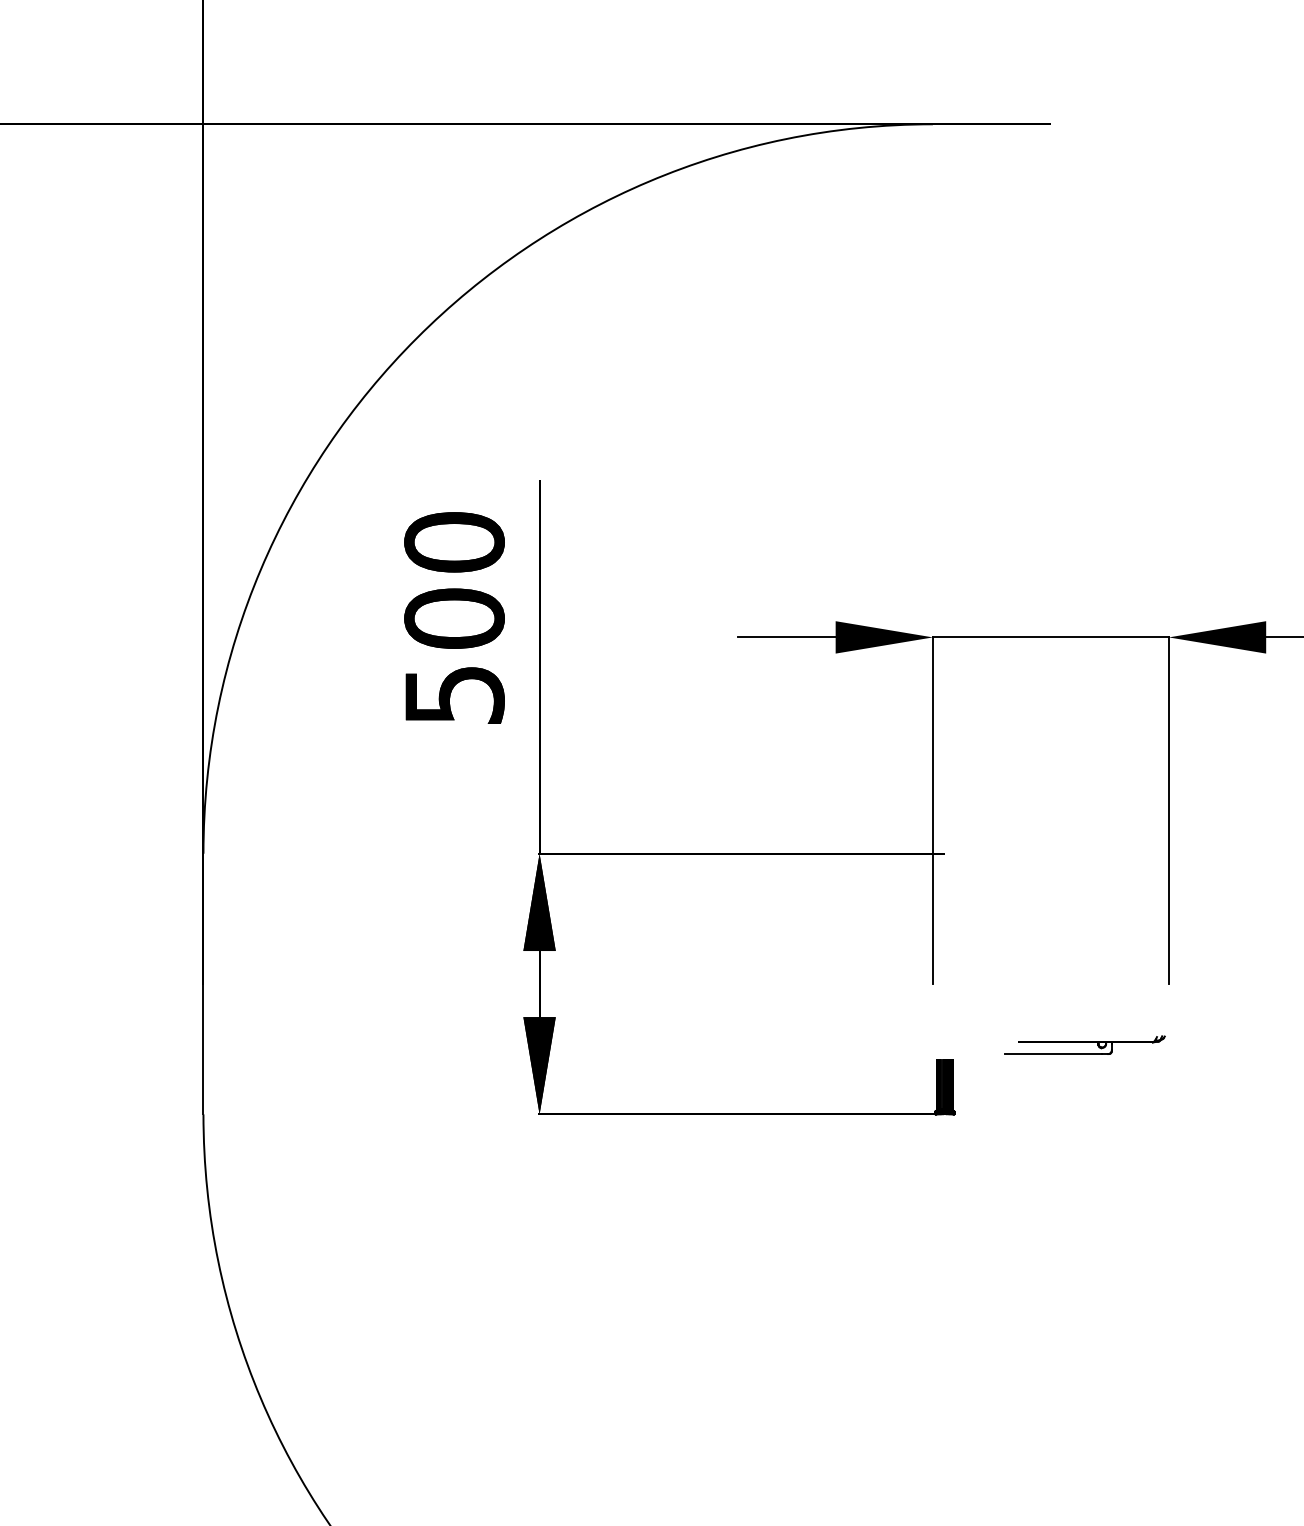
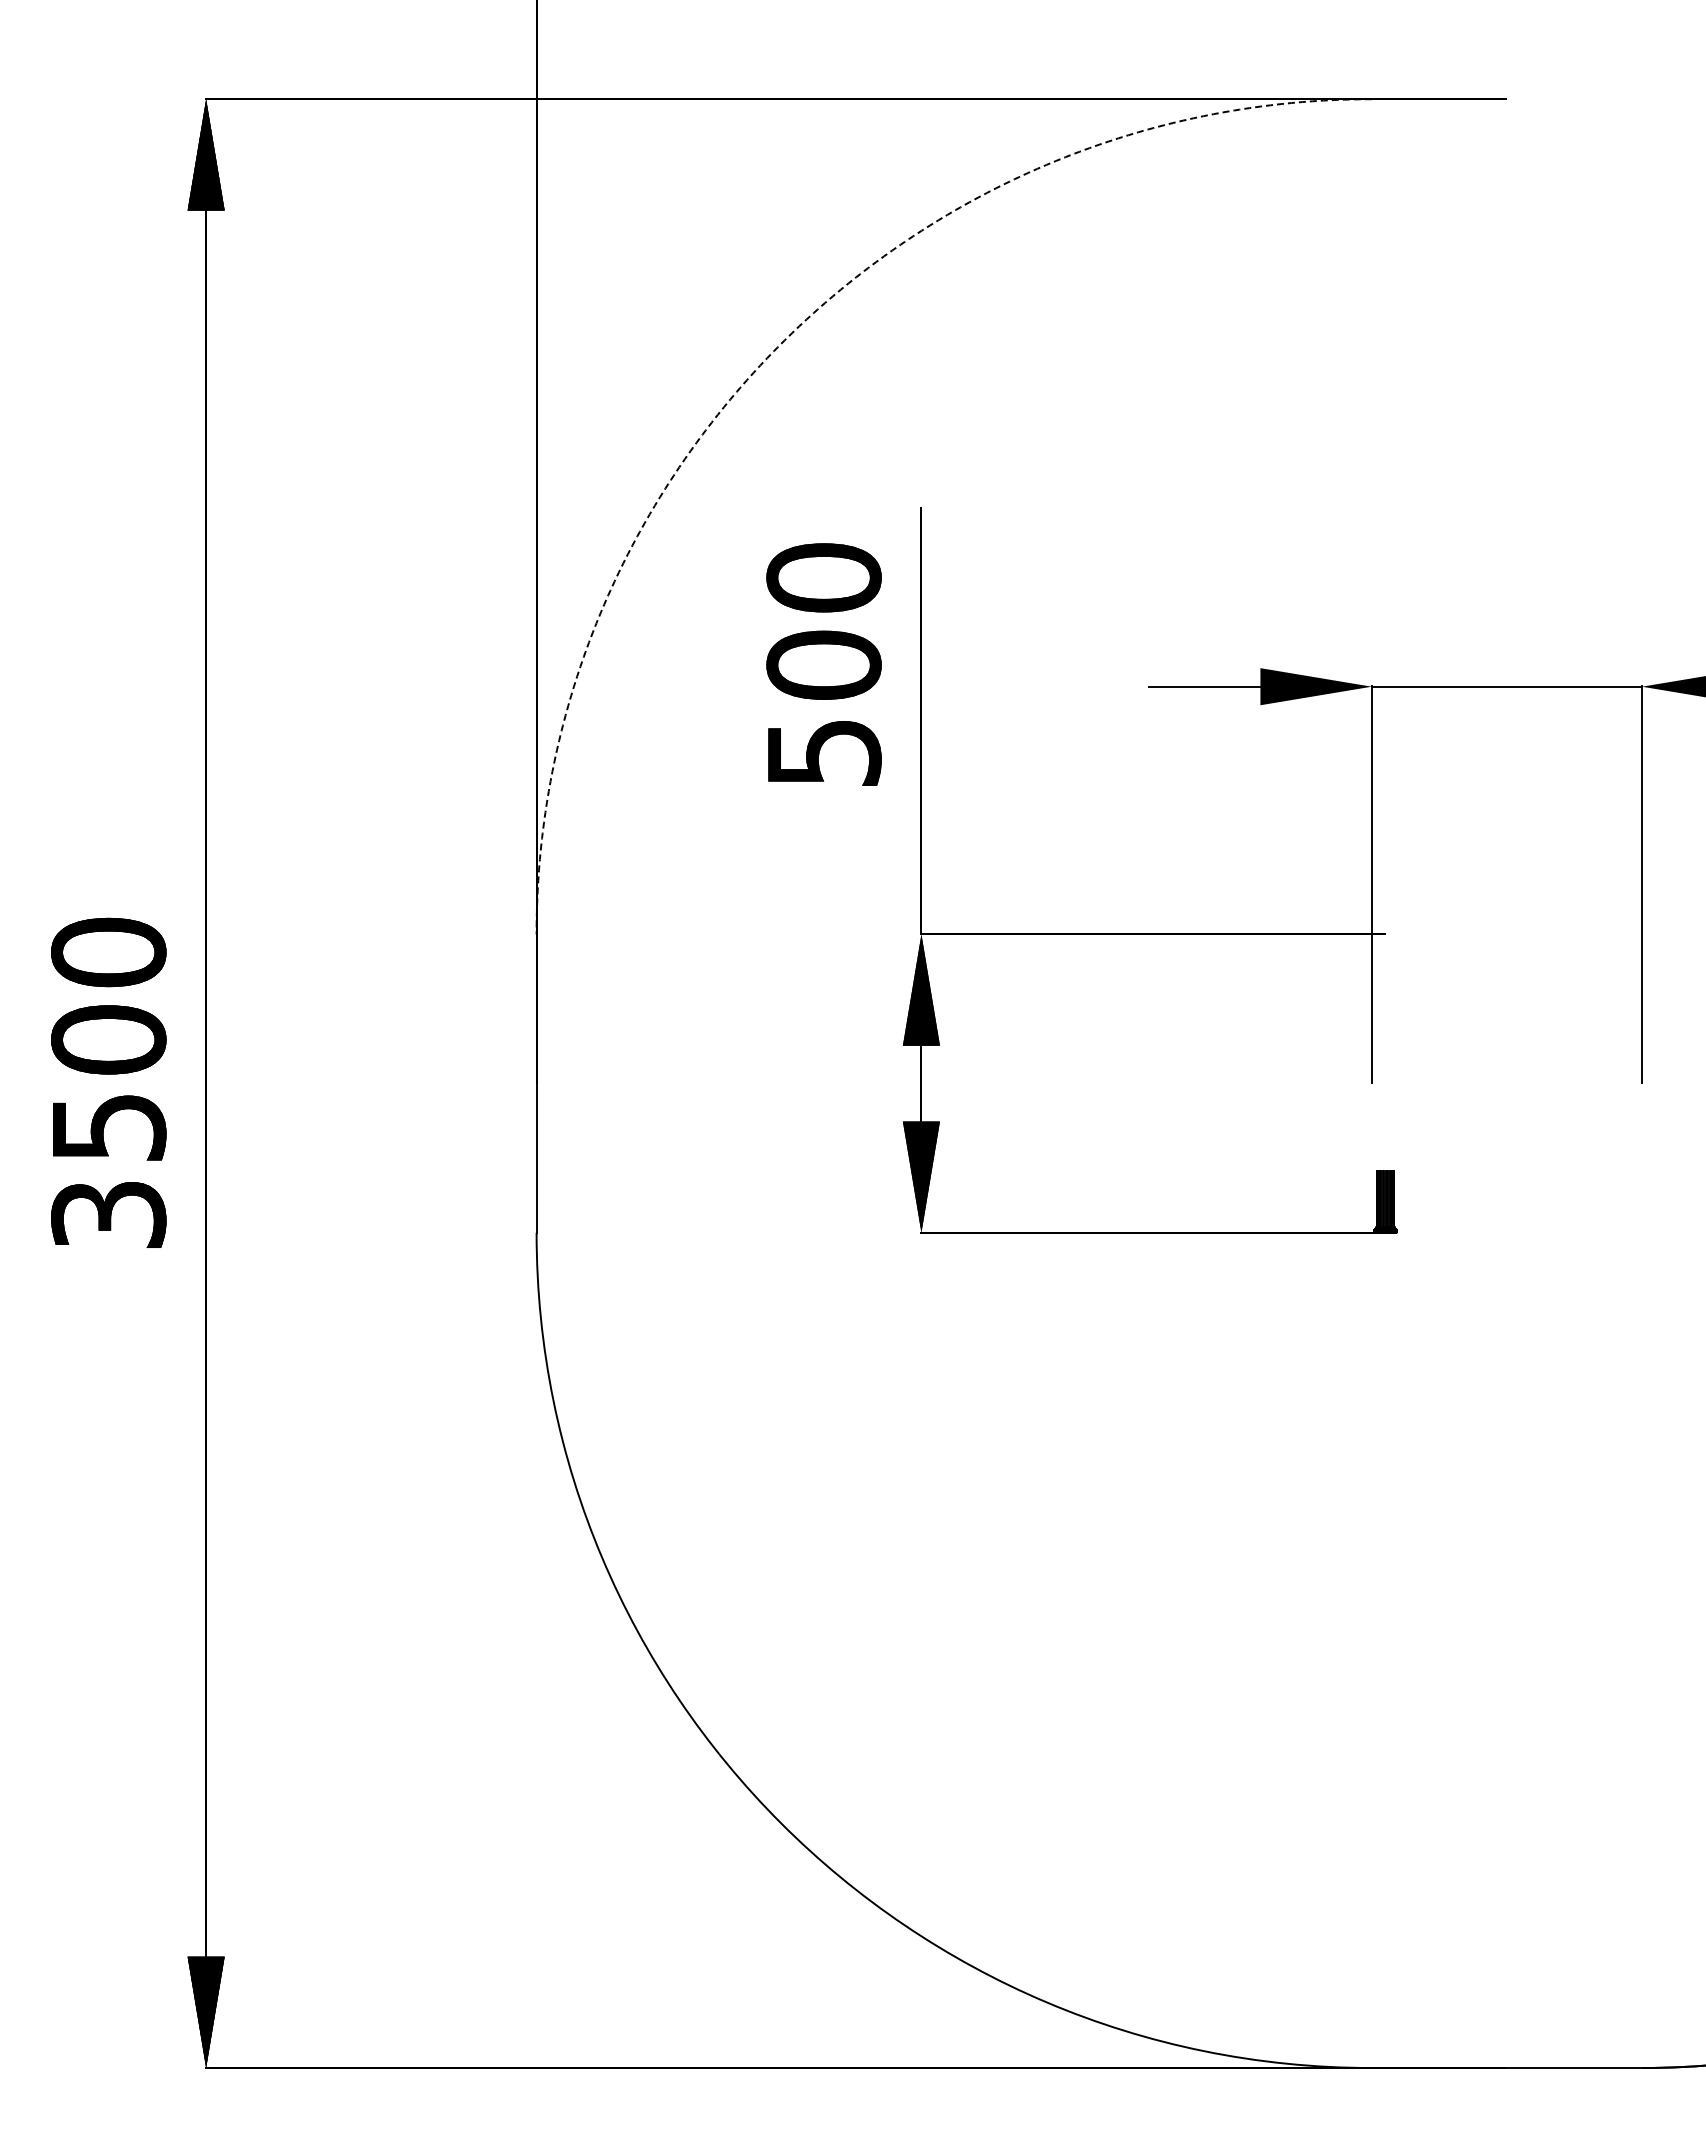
arc: (417, 337) -> (781, 343), solid -> dashed
part: (1084, 1045) -> (1545, 1153), removed

